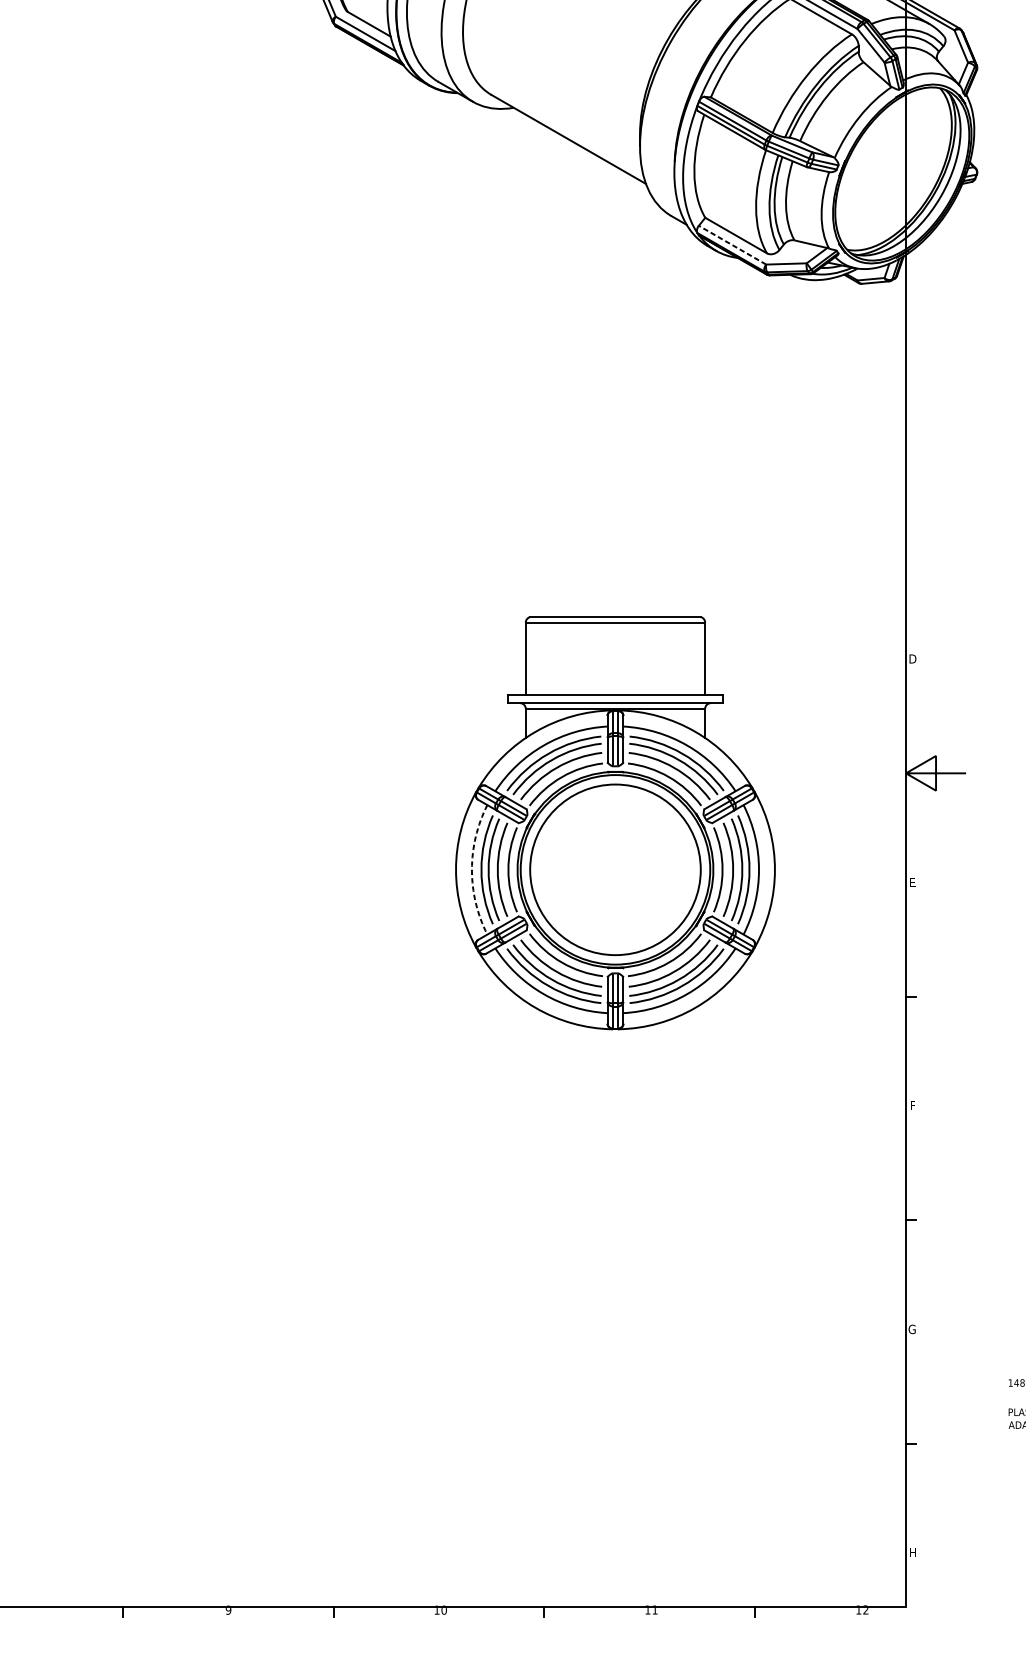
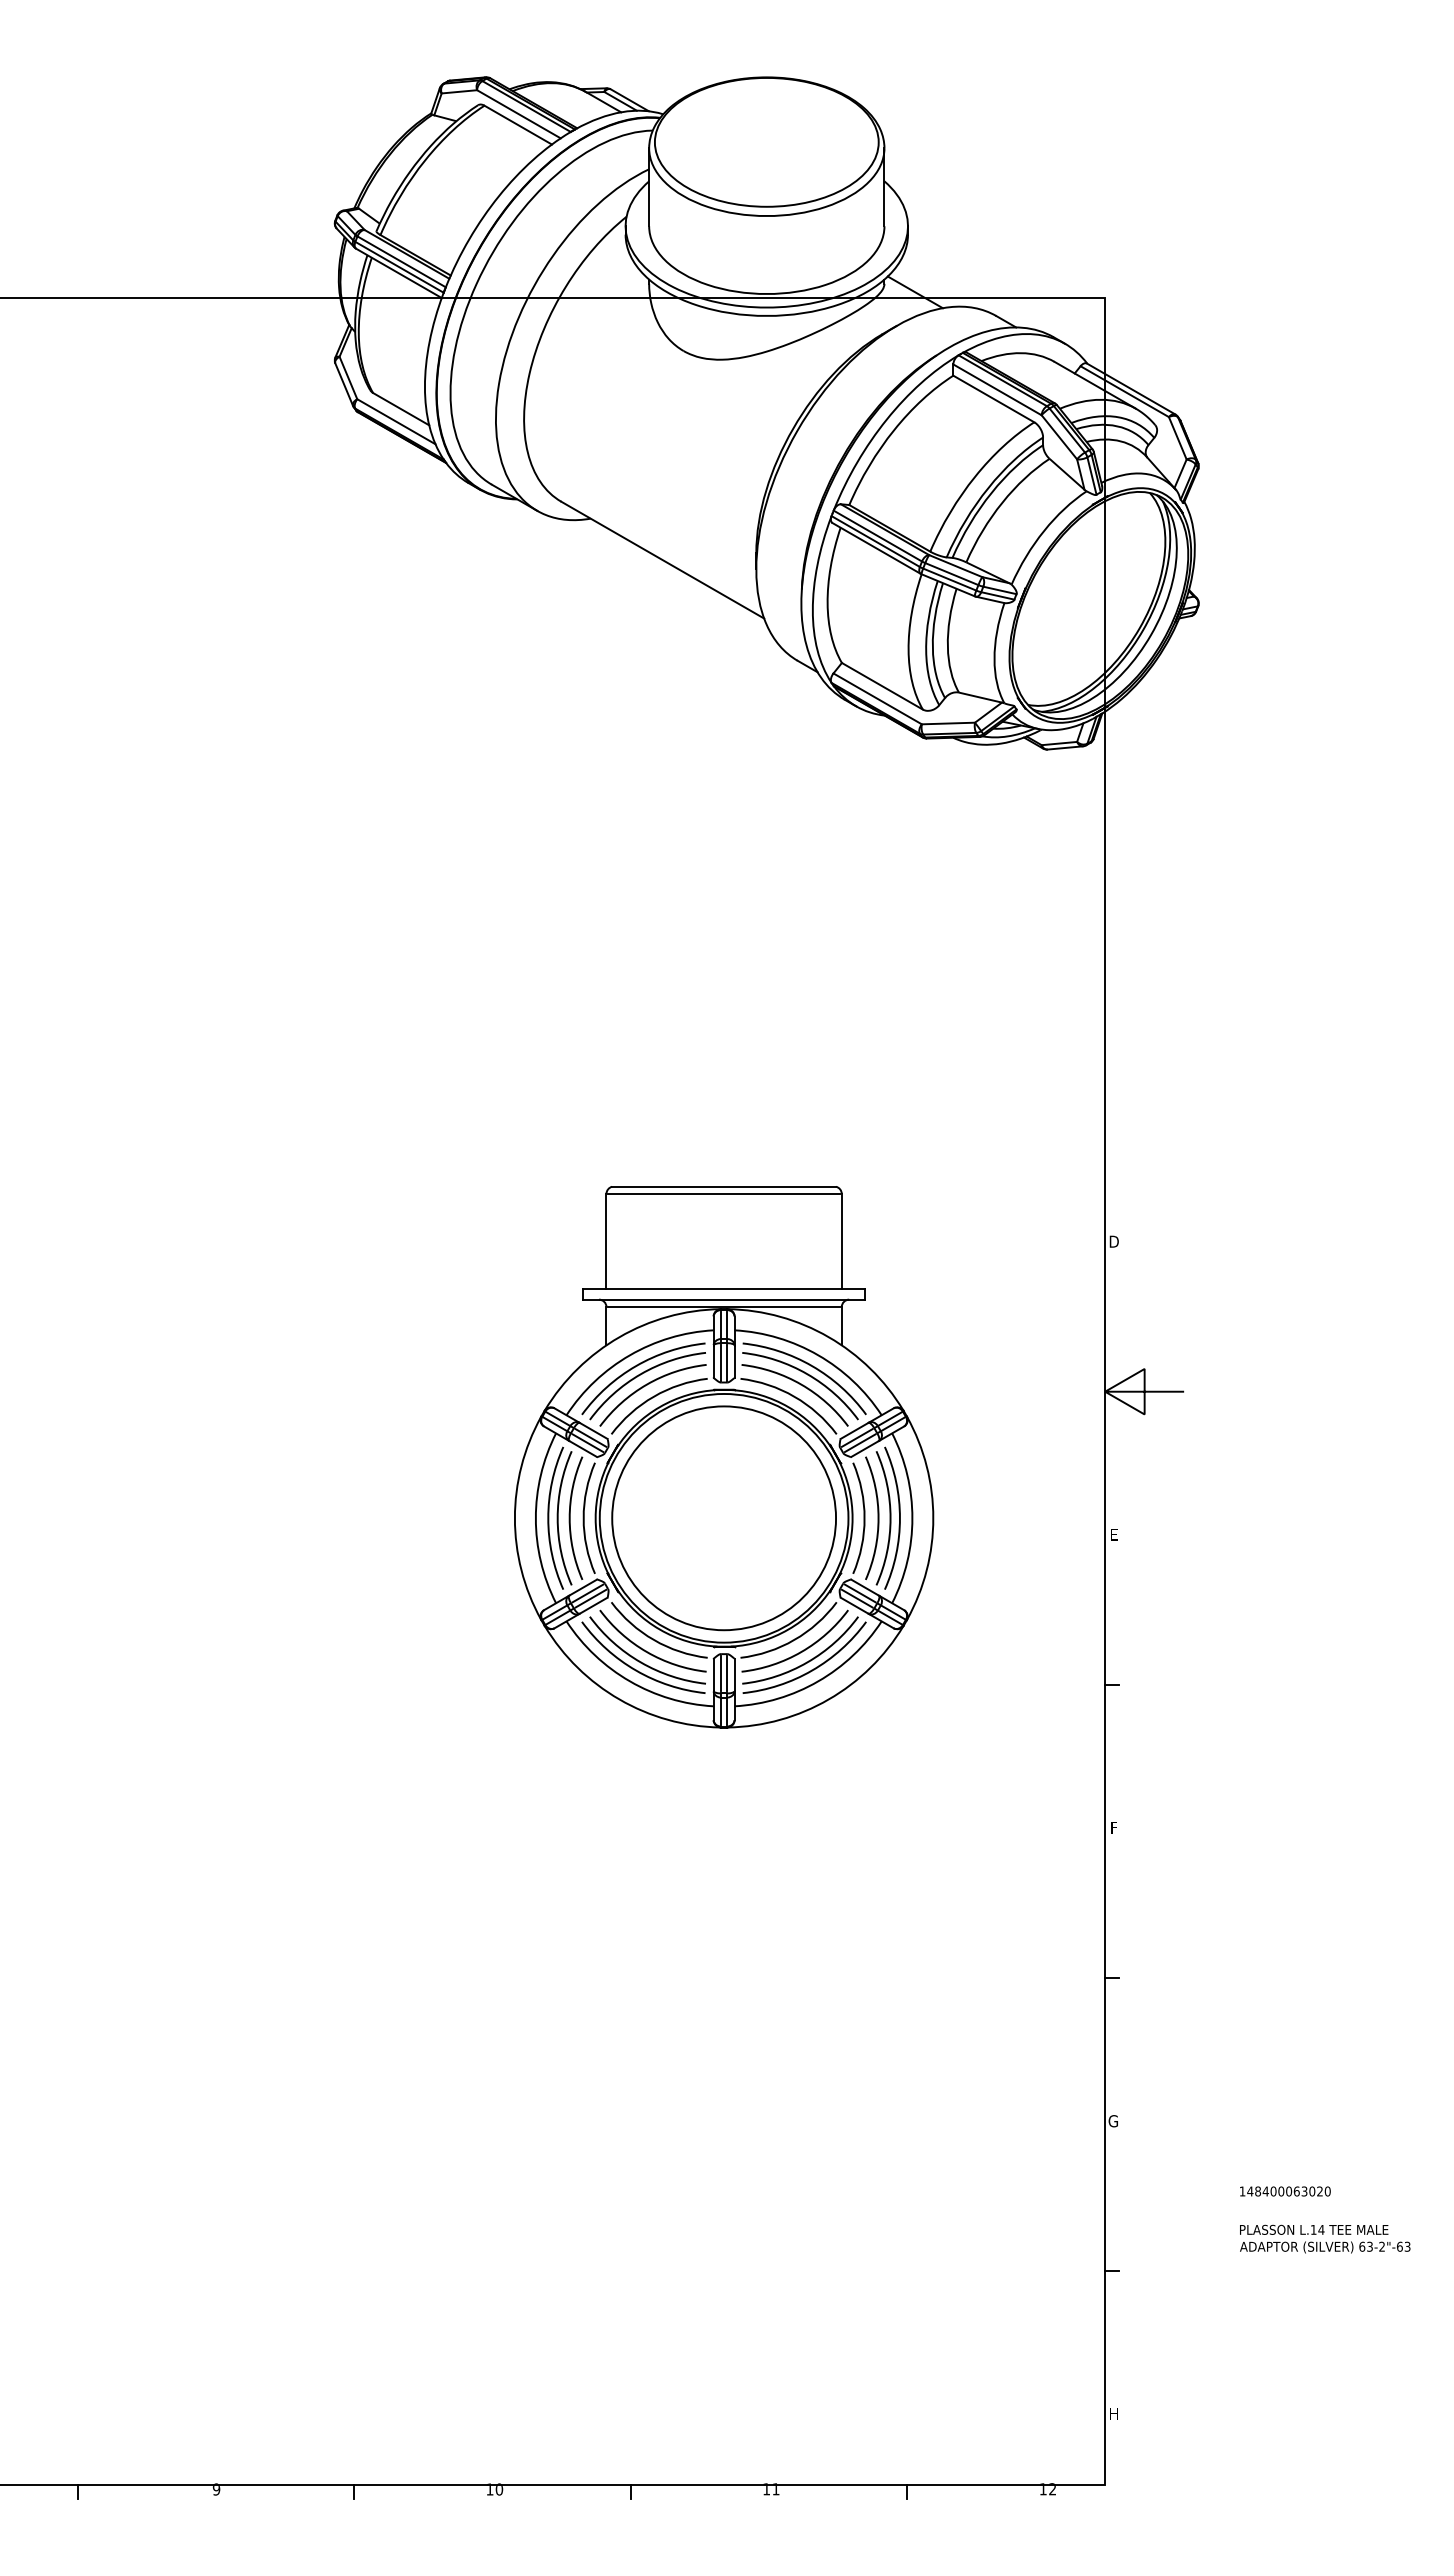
line: (732, 244) -> (877, 698), dashed -> solid
arc: (471, 869) -> (535, 1518), dashed -> solid

